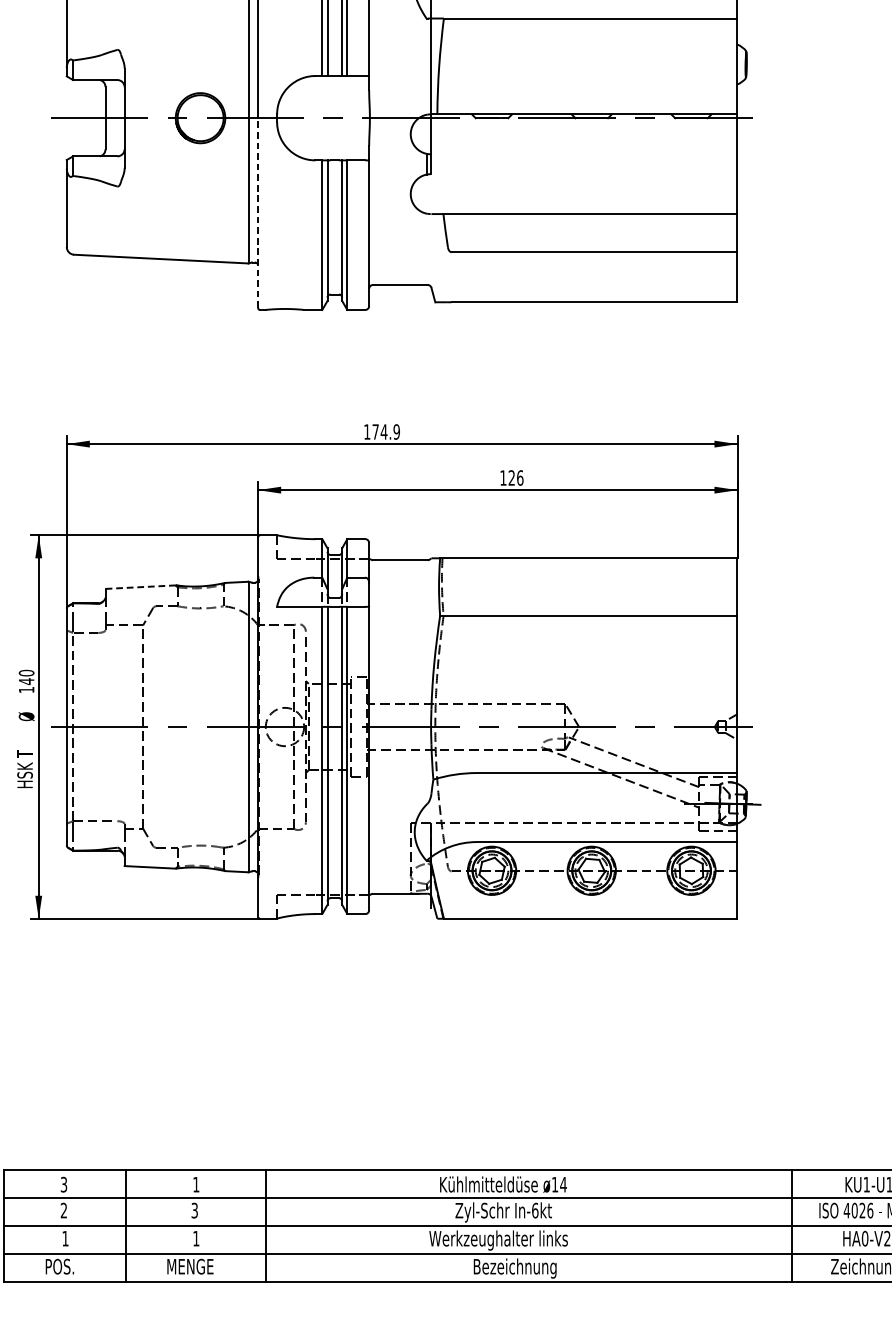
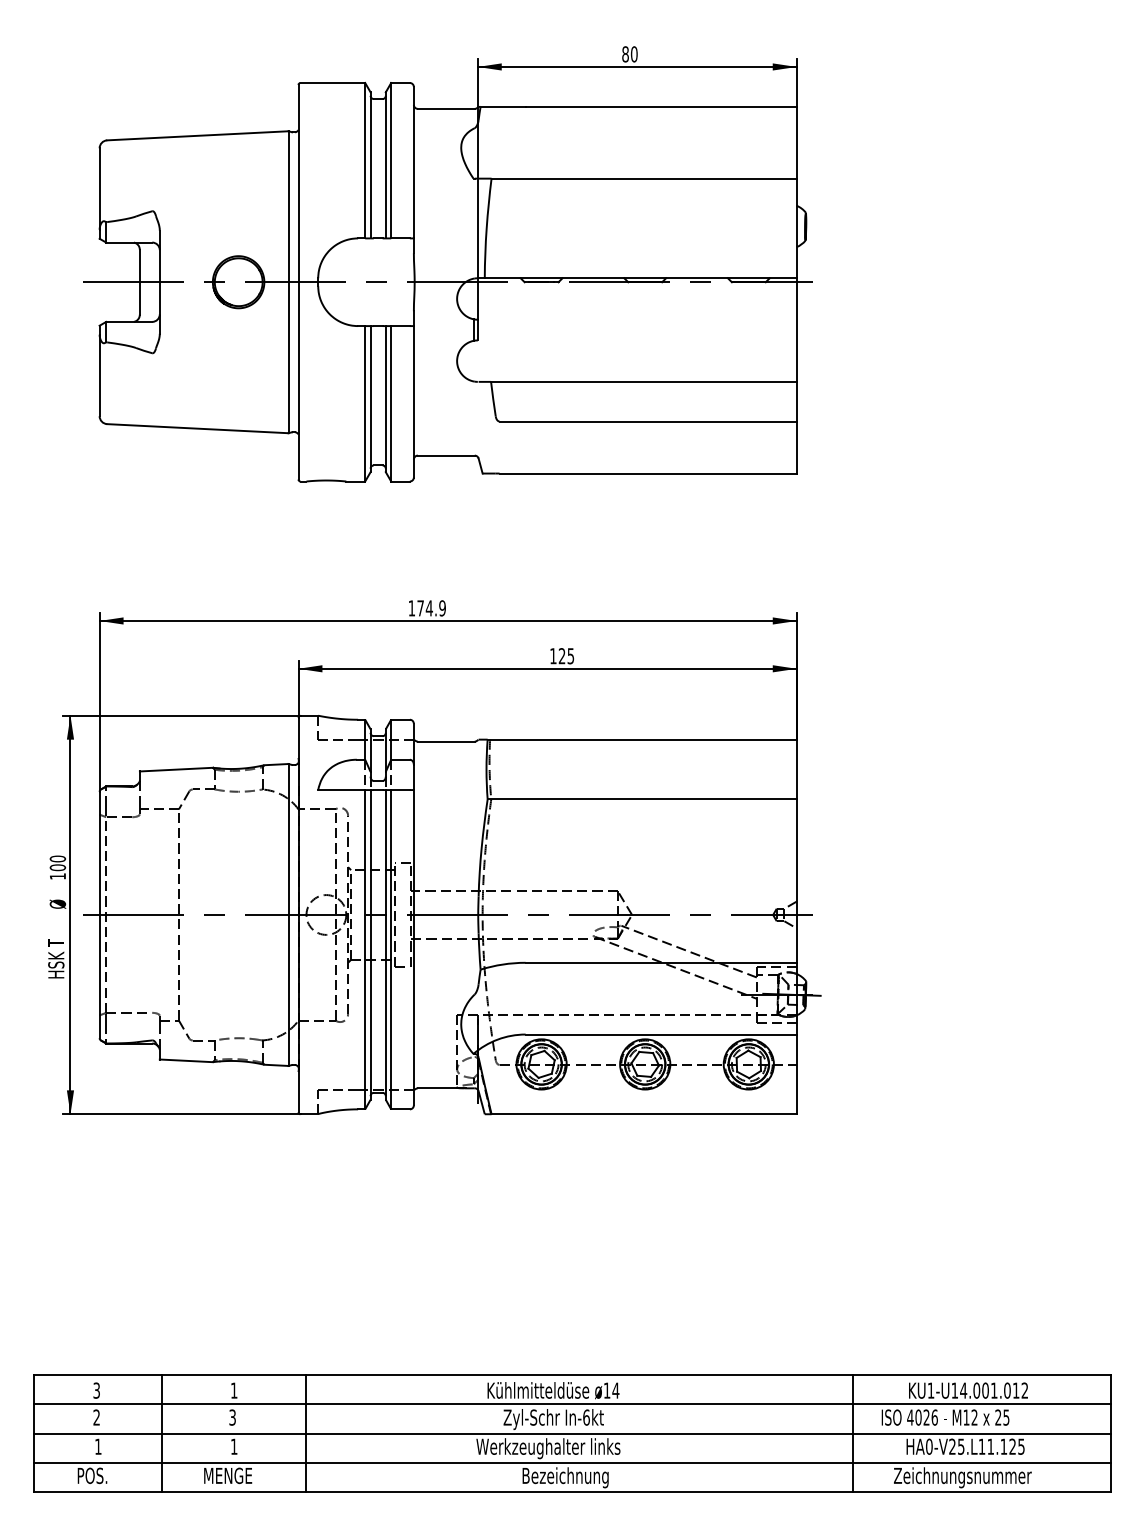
line: (258, 212) -> (298, 380), dashed -> solid
text: (519, 478) -> (570, 656), 126 -> 125
line: (140, 587) -> (176, 769), dashed -> solid
text: (26, 681) -> (57, 867), 140 -> 100

